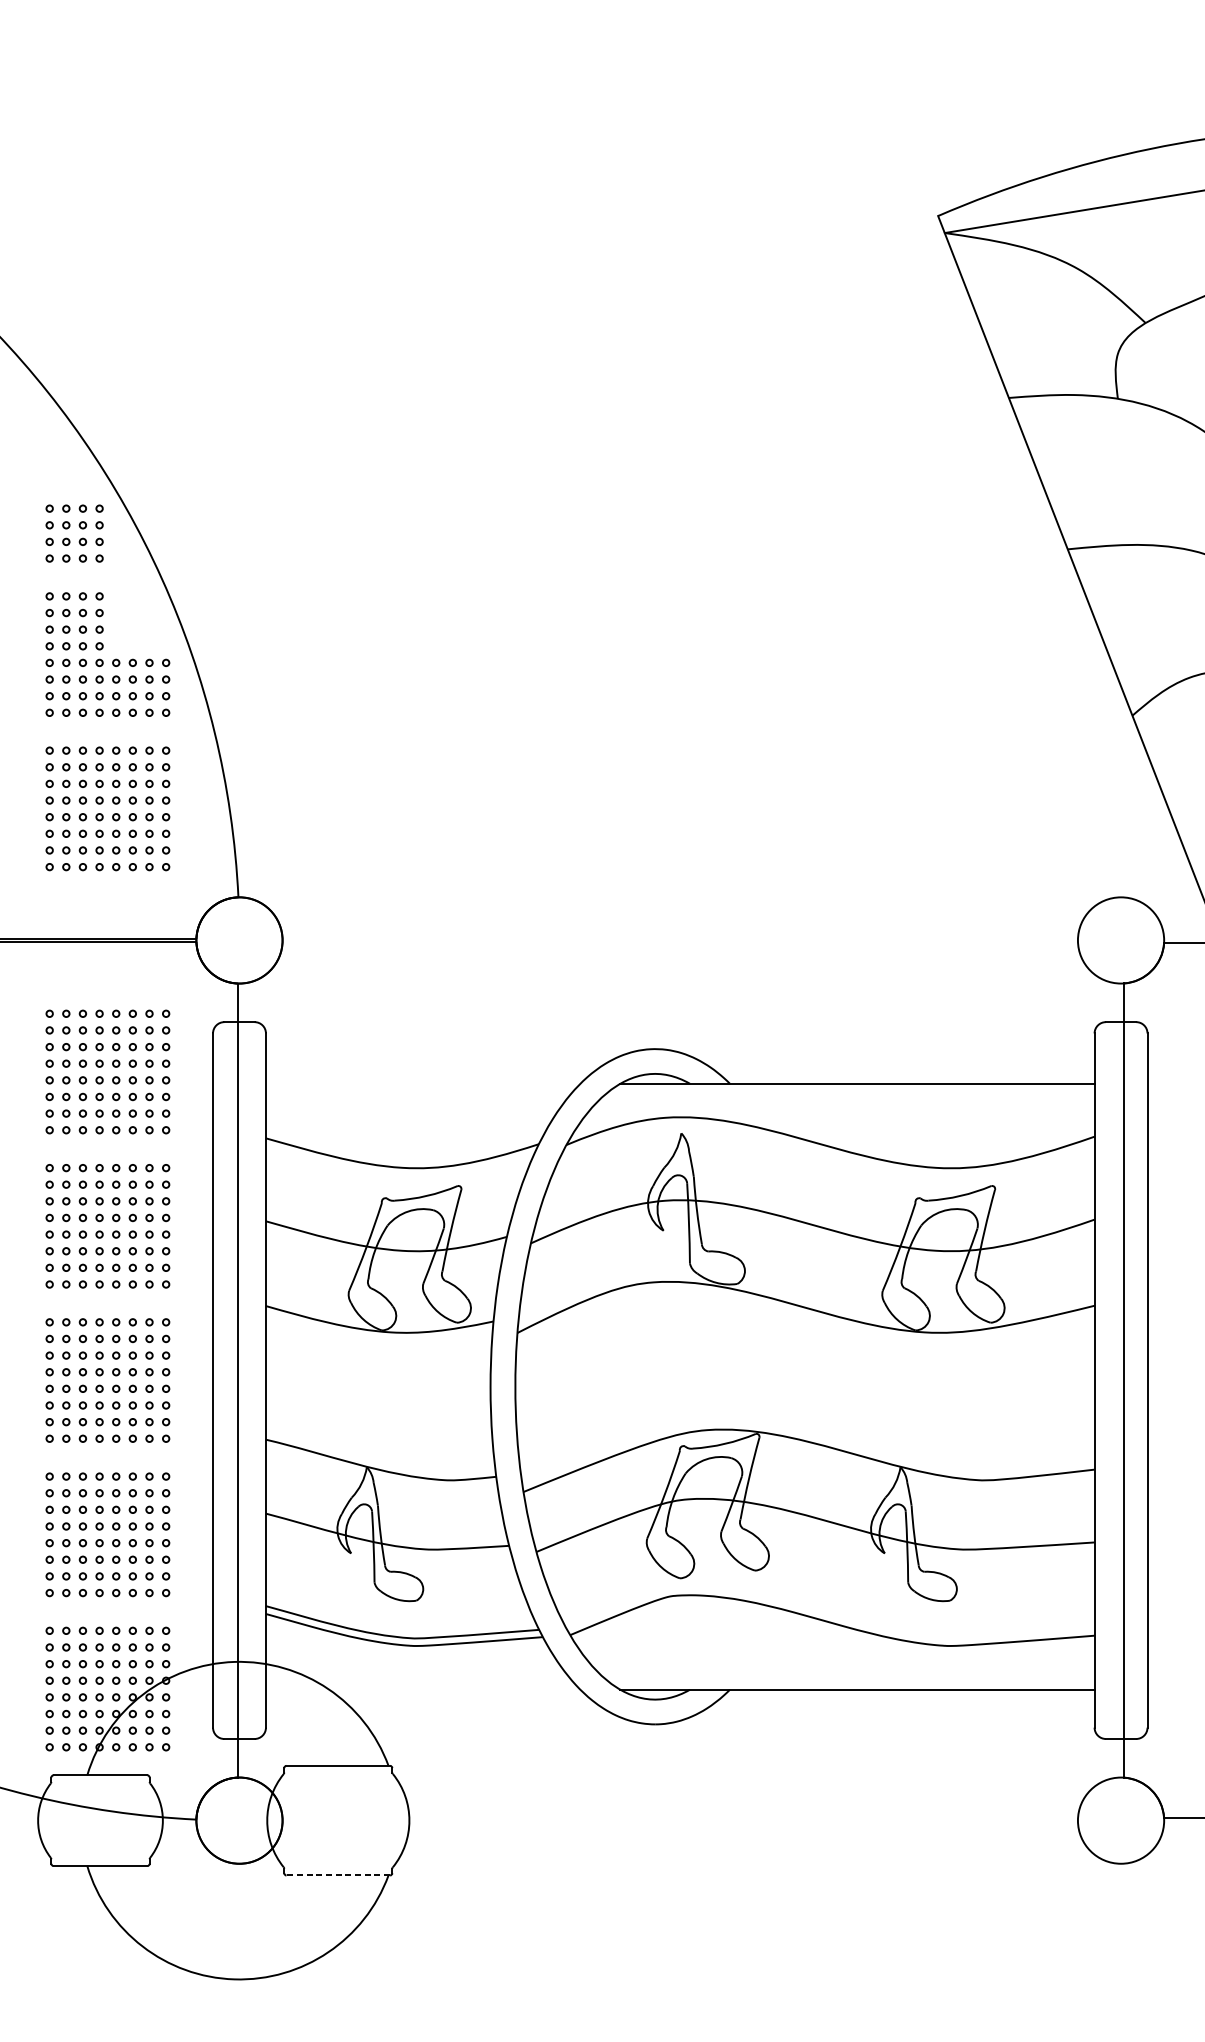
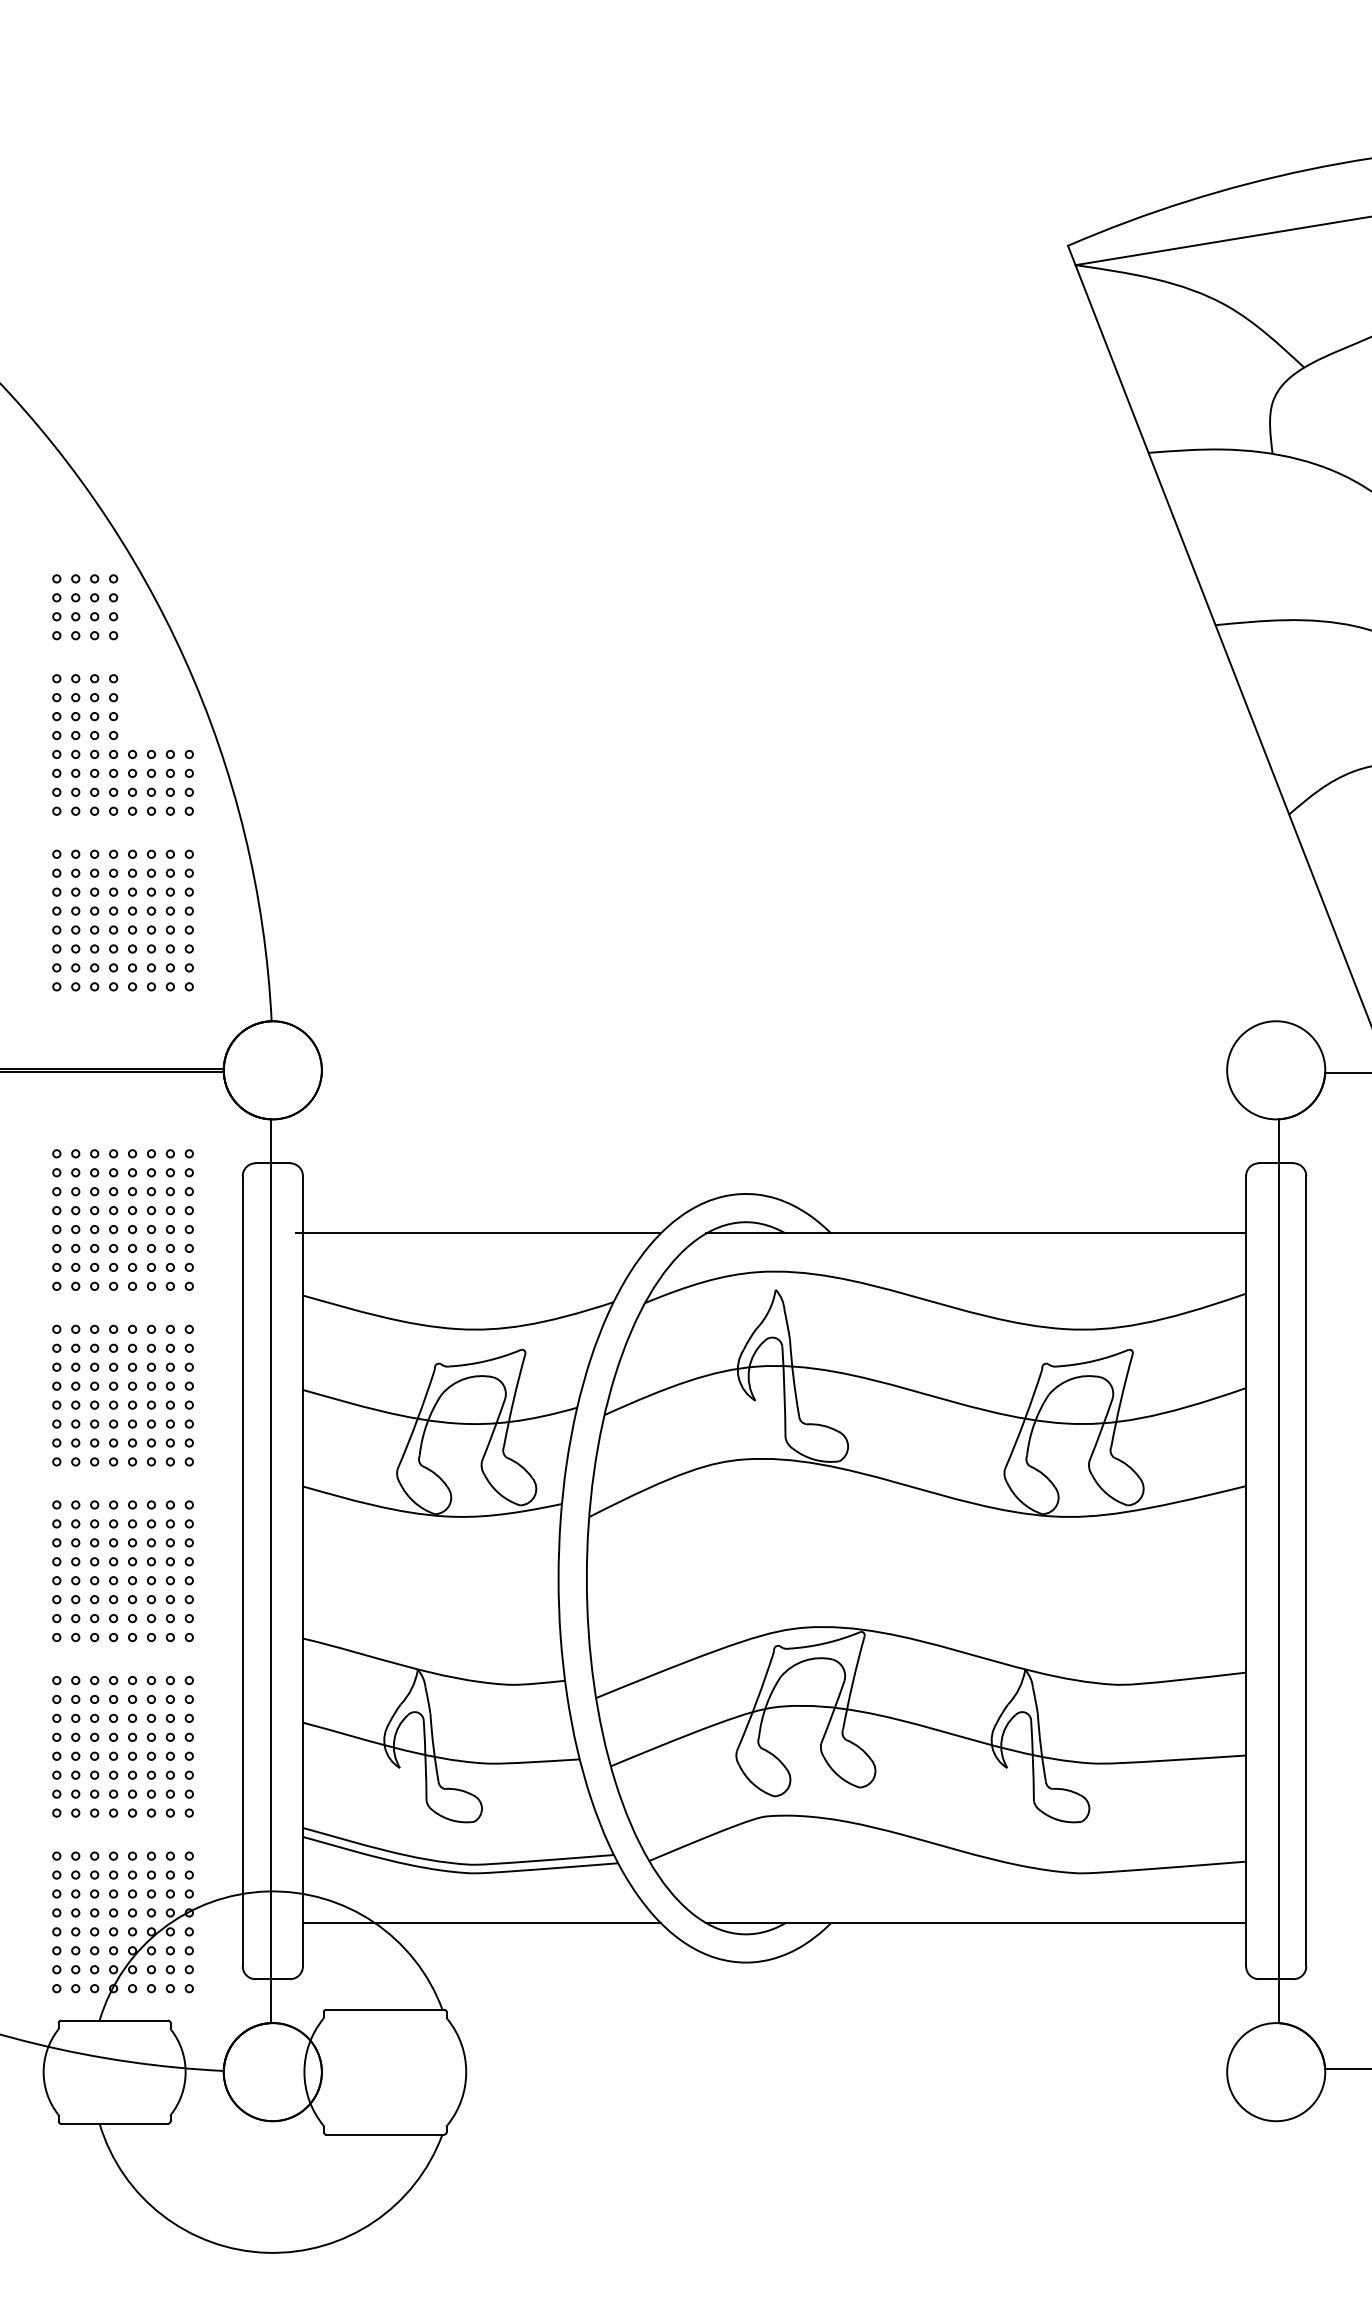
line: (420, 1083) -> (478, 1233), added
line: (422, 1690) -> (481, 1923), added
line: (338, 1875) -> (385, 2134), dashed -> solid

